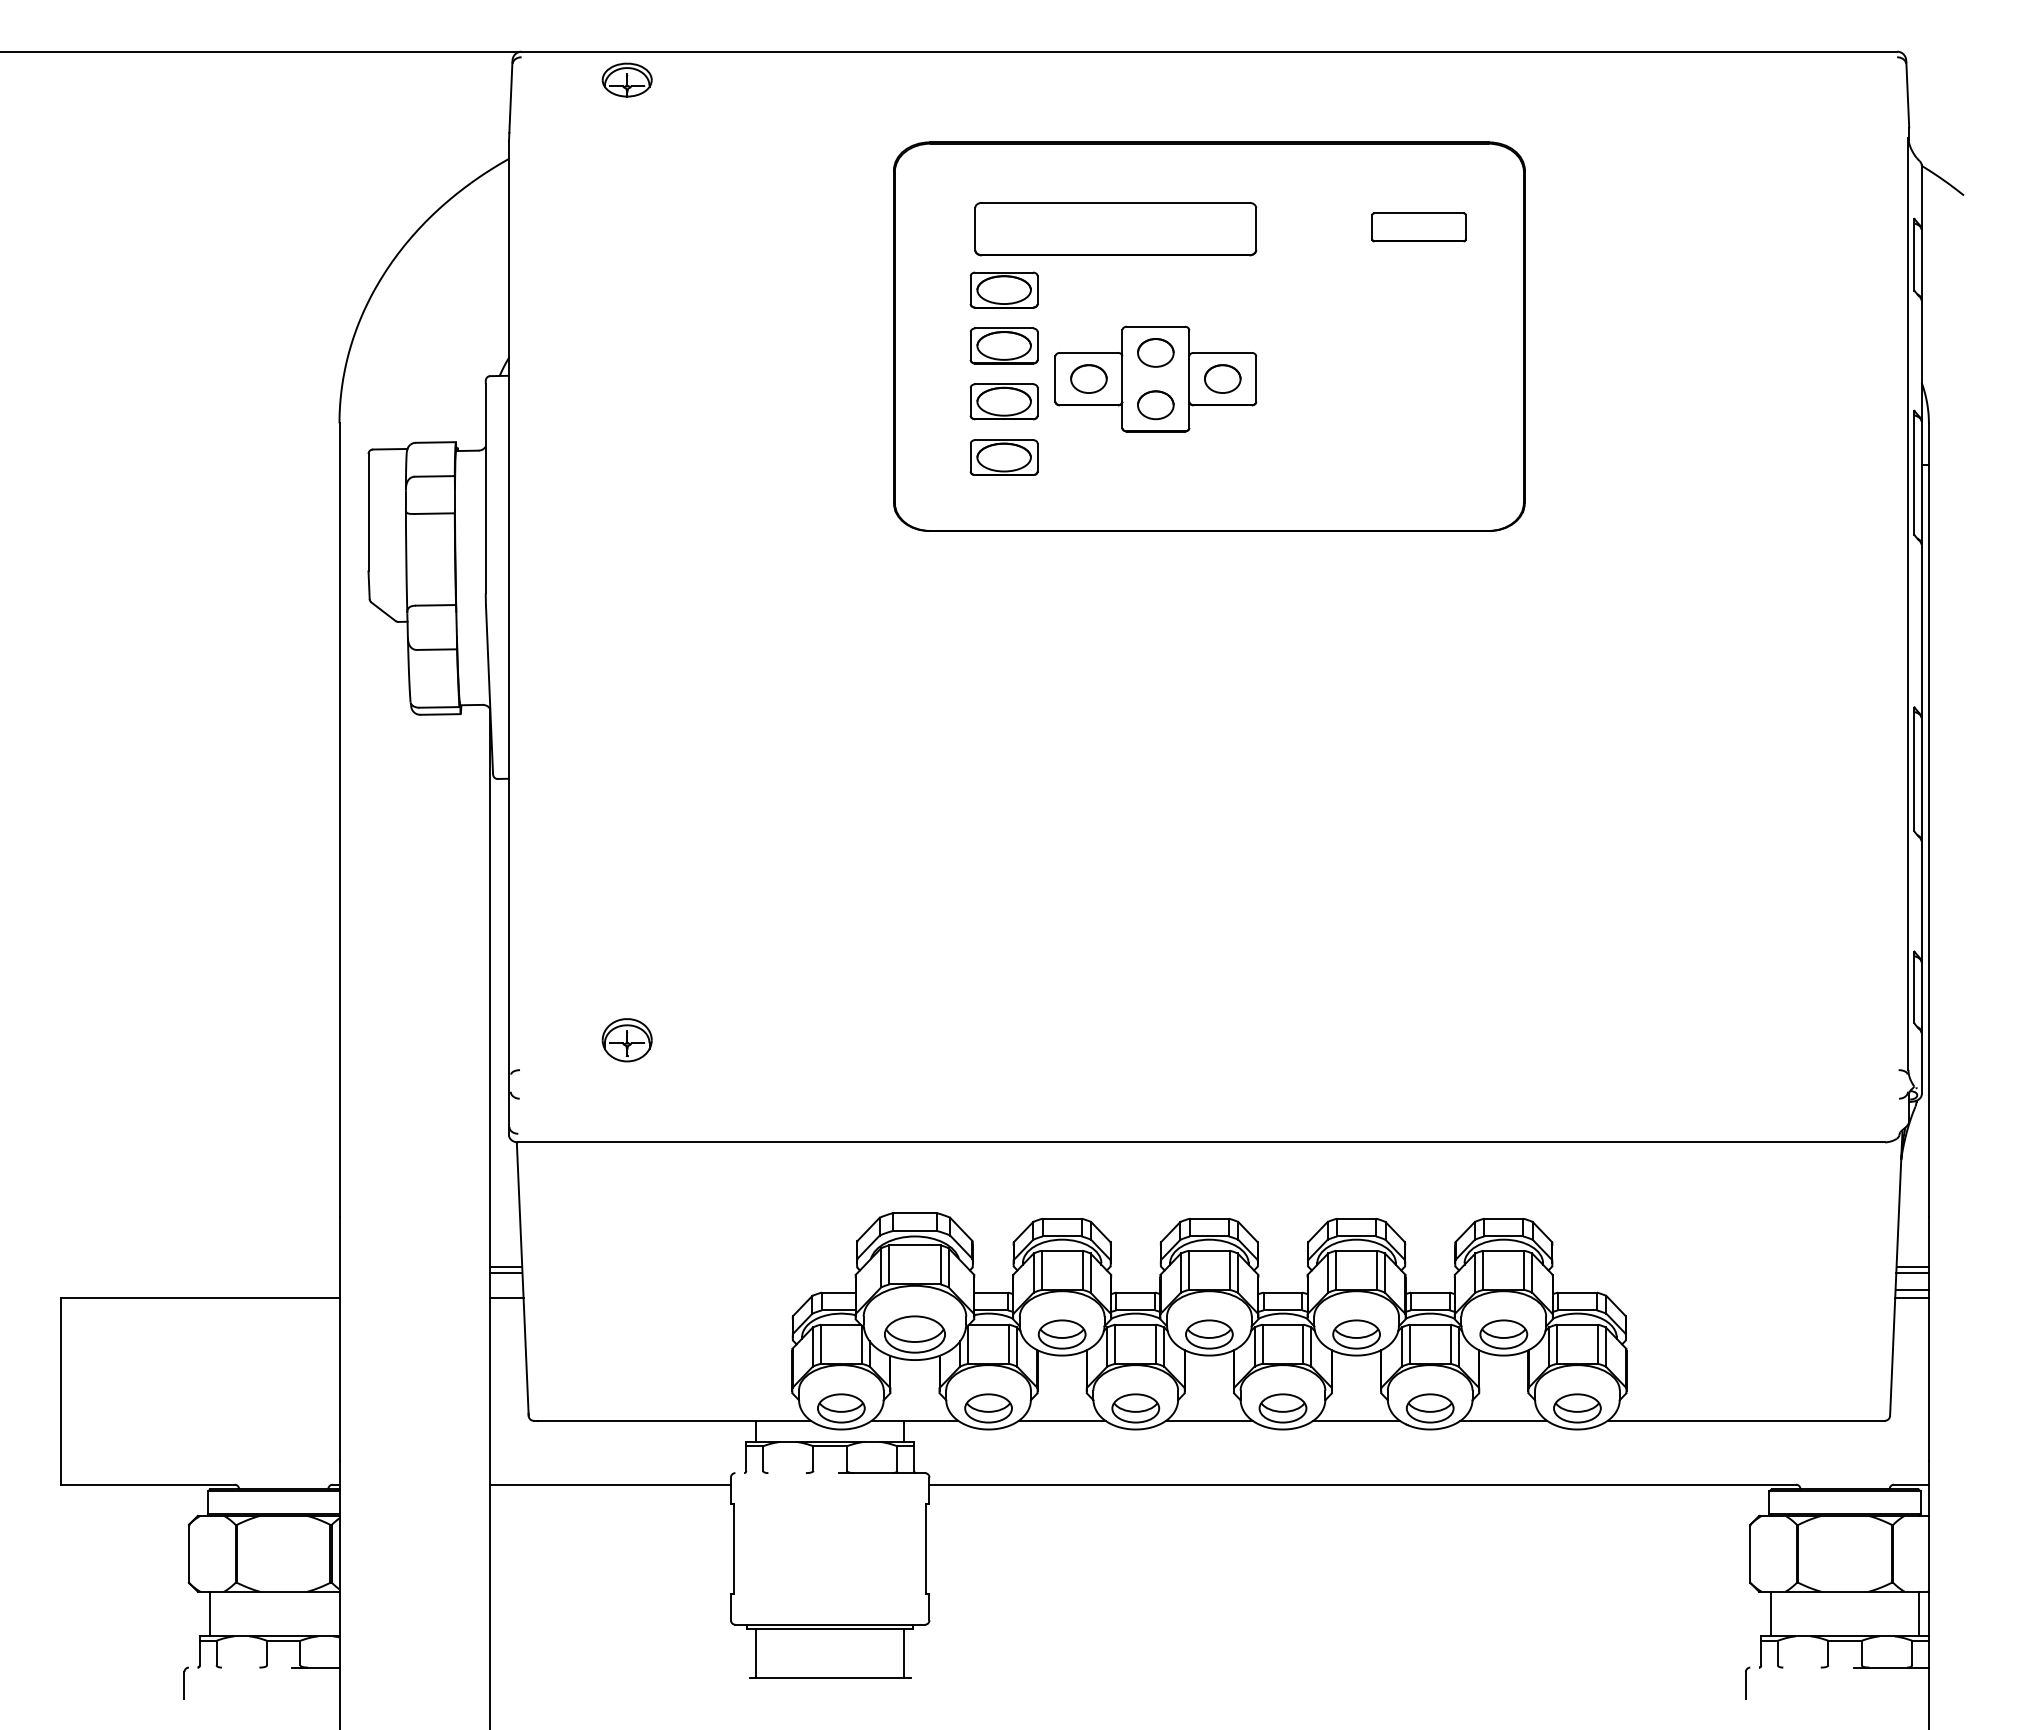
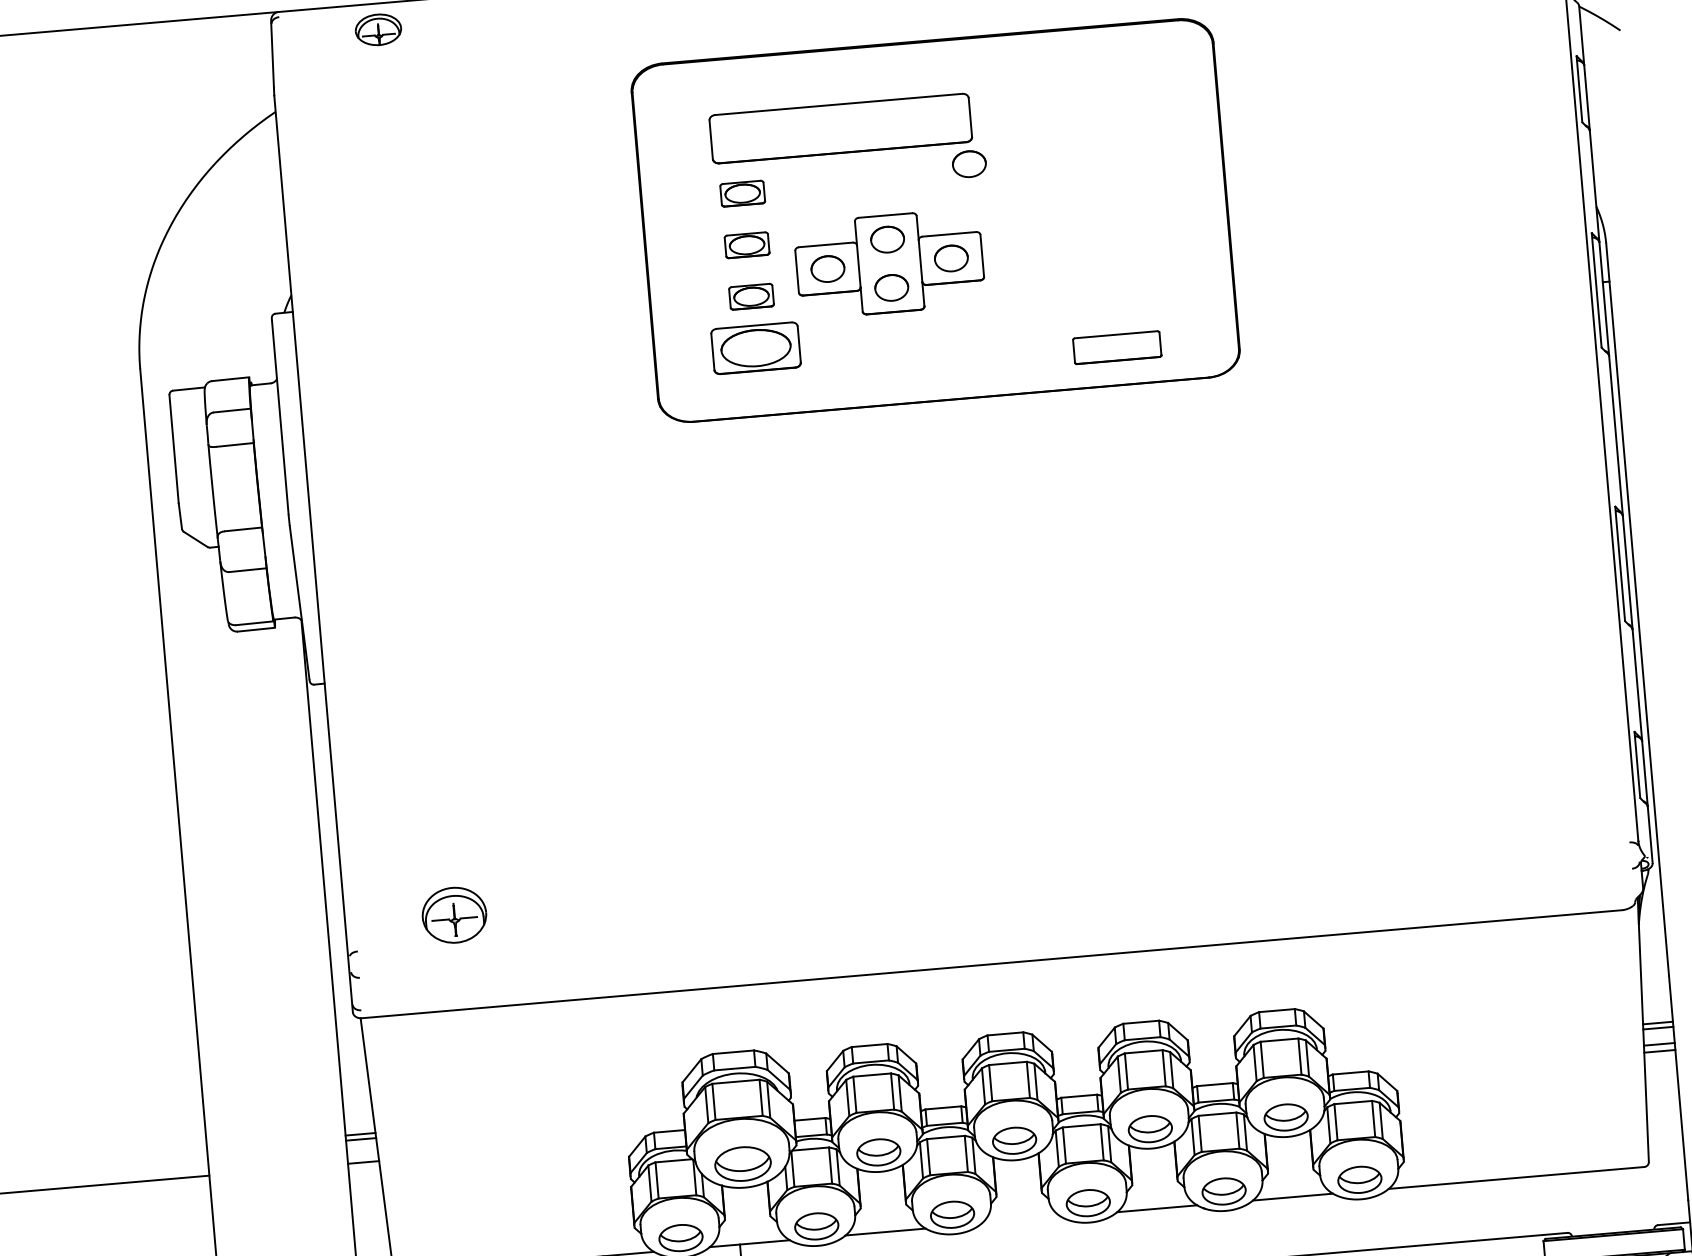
part: (1418, 227) -> (1116, 347), moved
part: (1250, 279) -> (969, 164), added
part: (1003, 289) -> (742, 193), size x0.7
part: (1003, 345) -> (746, 244), size x0.7
part: (1003, 401) -> (750, 296), size x0.7
part: (1003, 457) -> (755, 348), size x1.4
part: (626, 1040) -> (453, 915), size x1.4
line: (1208, 1420) -> (1020, 1220), removed

